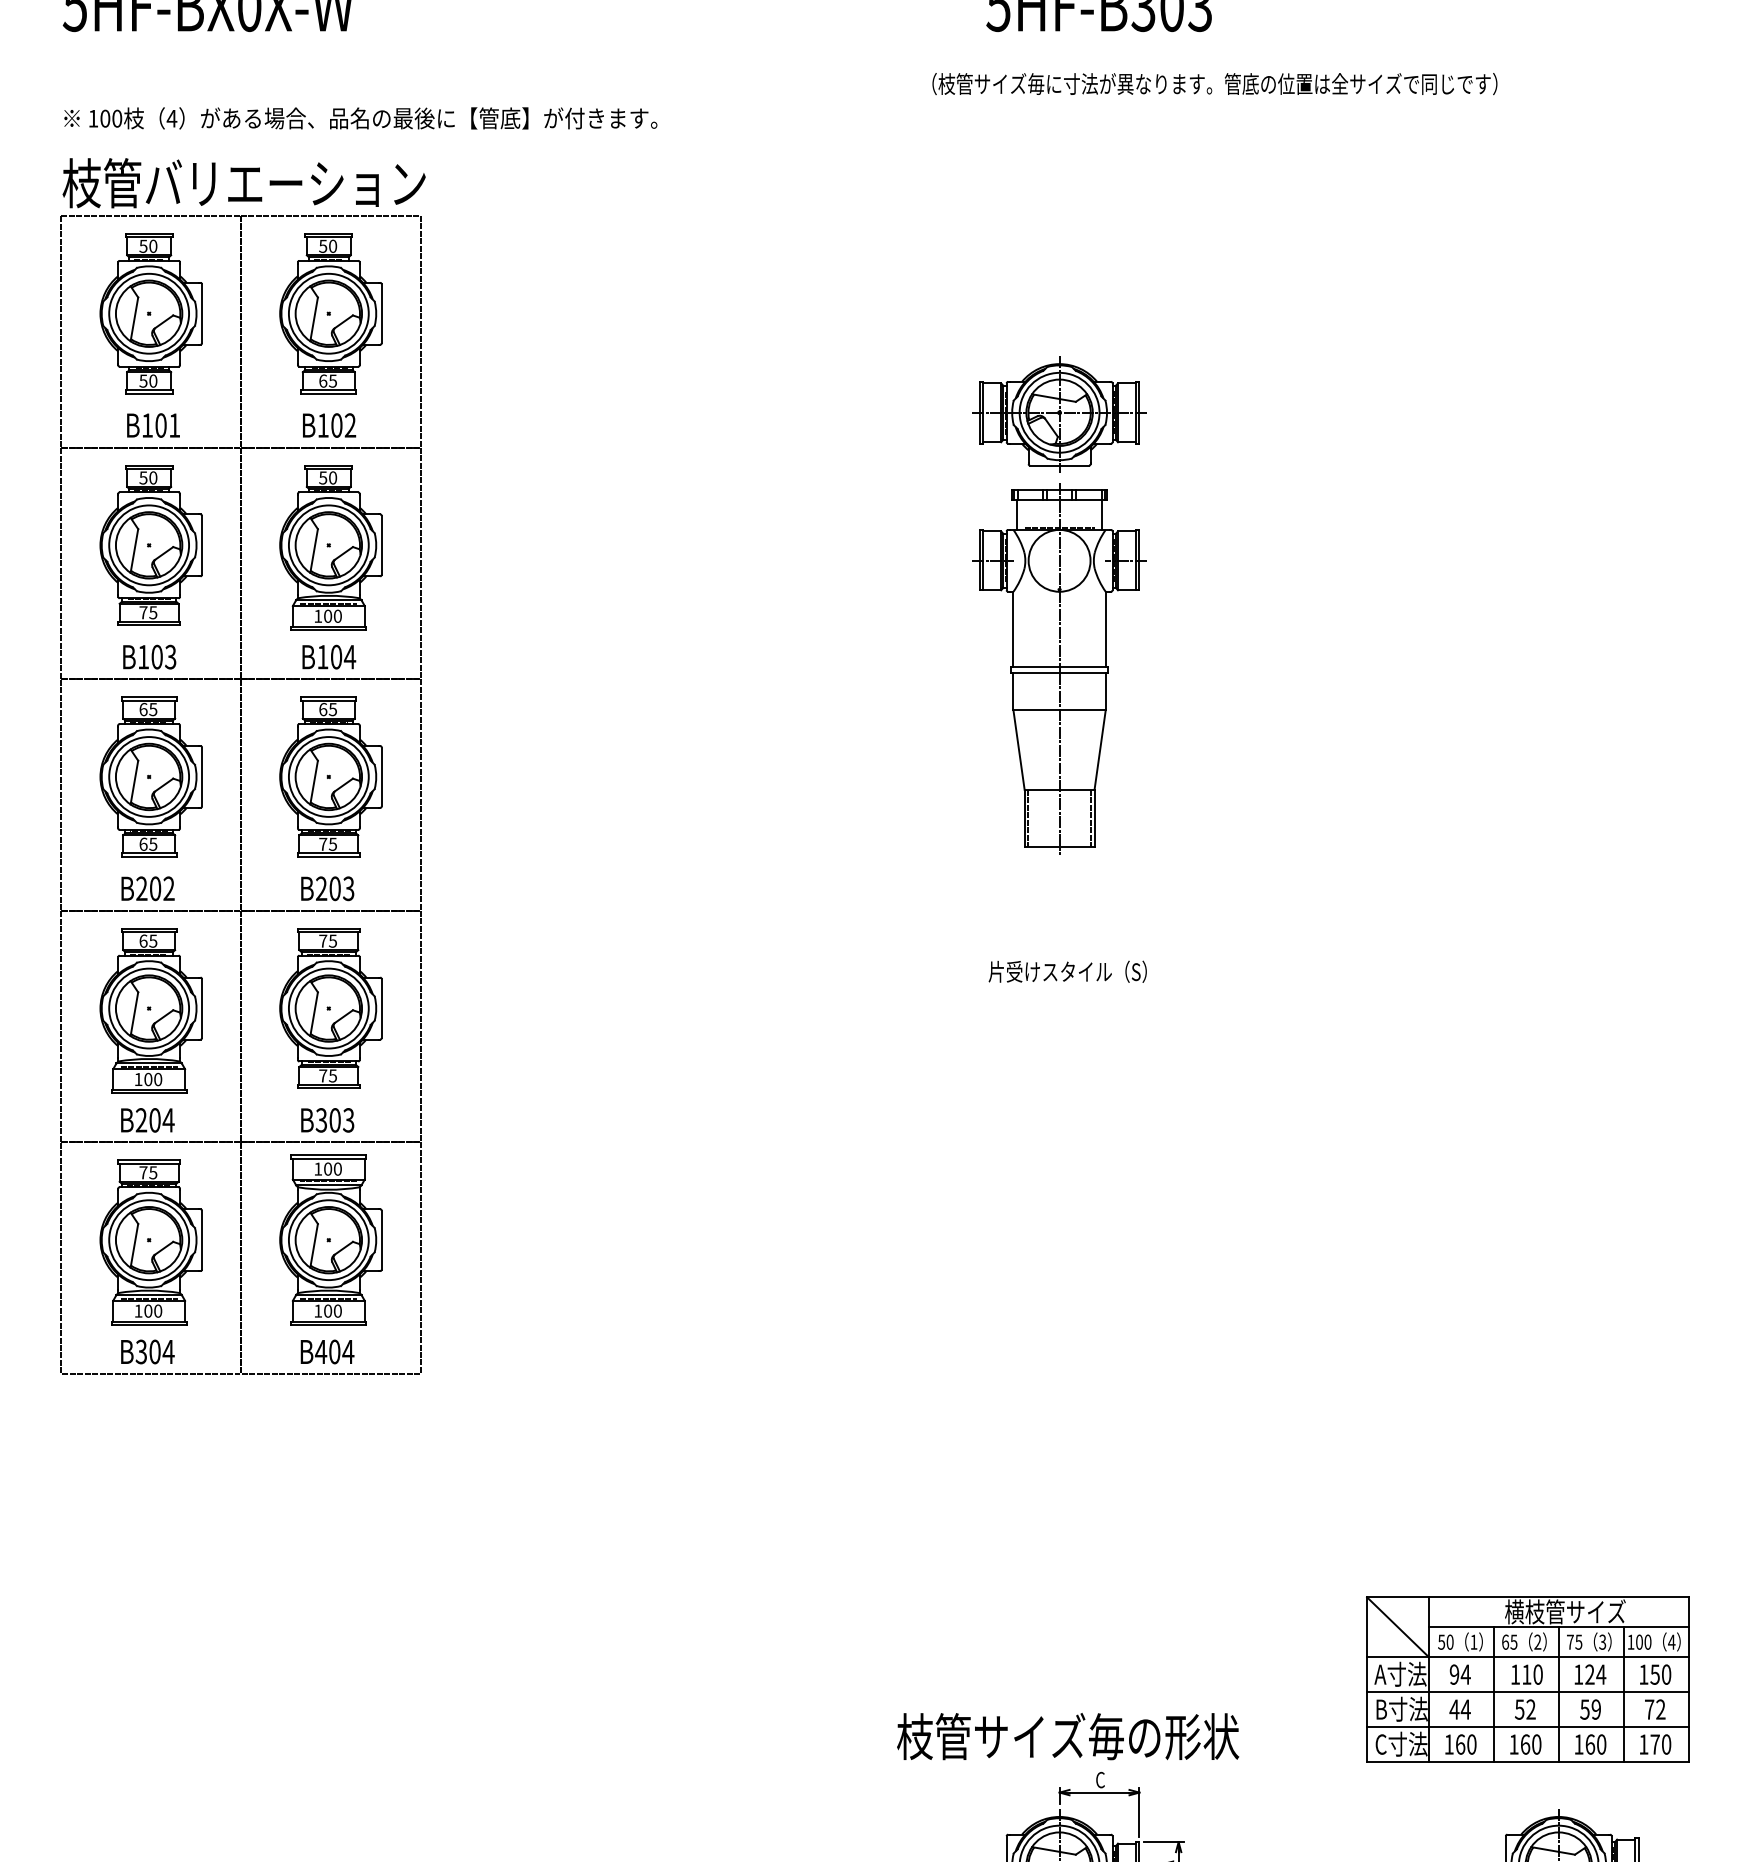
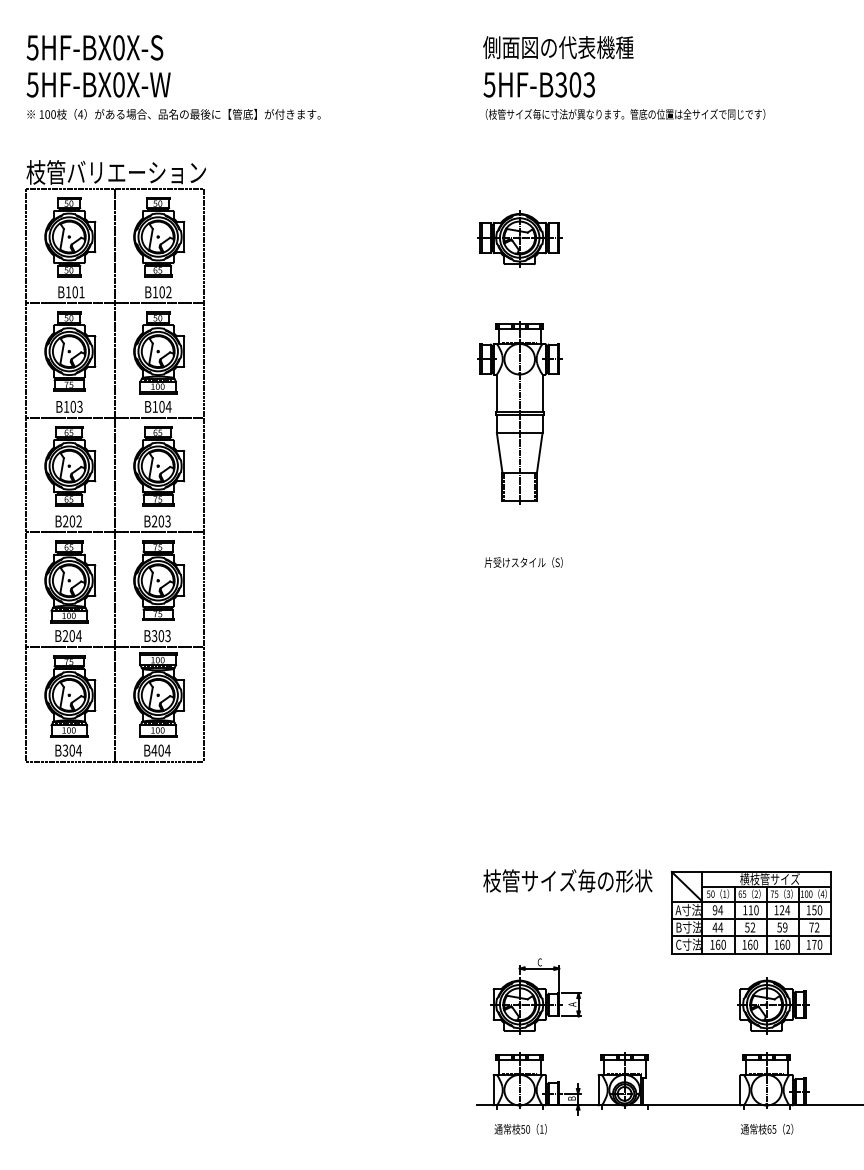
text: (1214, 84) -> (625, 114), moved
text: (359, 118) -> (173, 114), moved
part: (1059, 413) -> (519, 238), moved
text: (1067, 1735) -> (567, 880), moved

